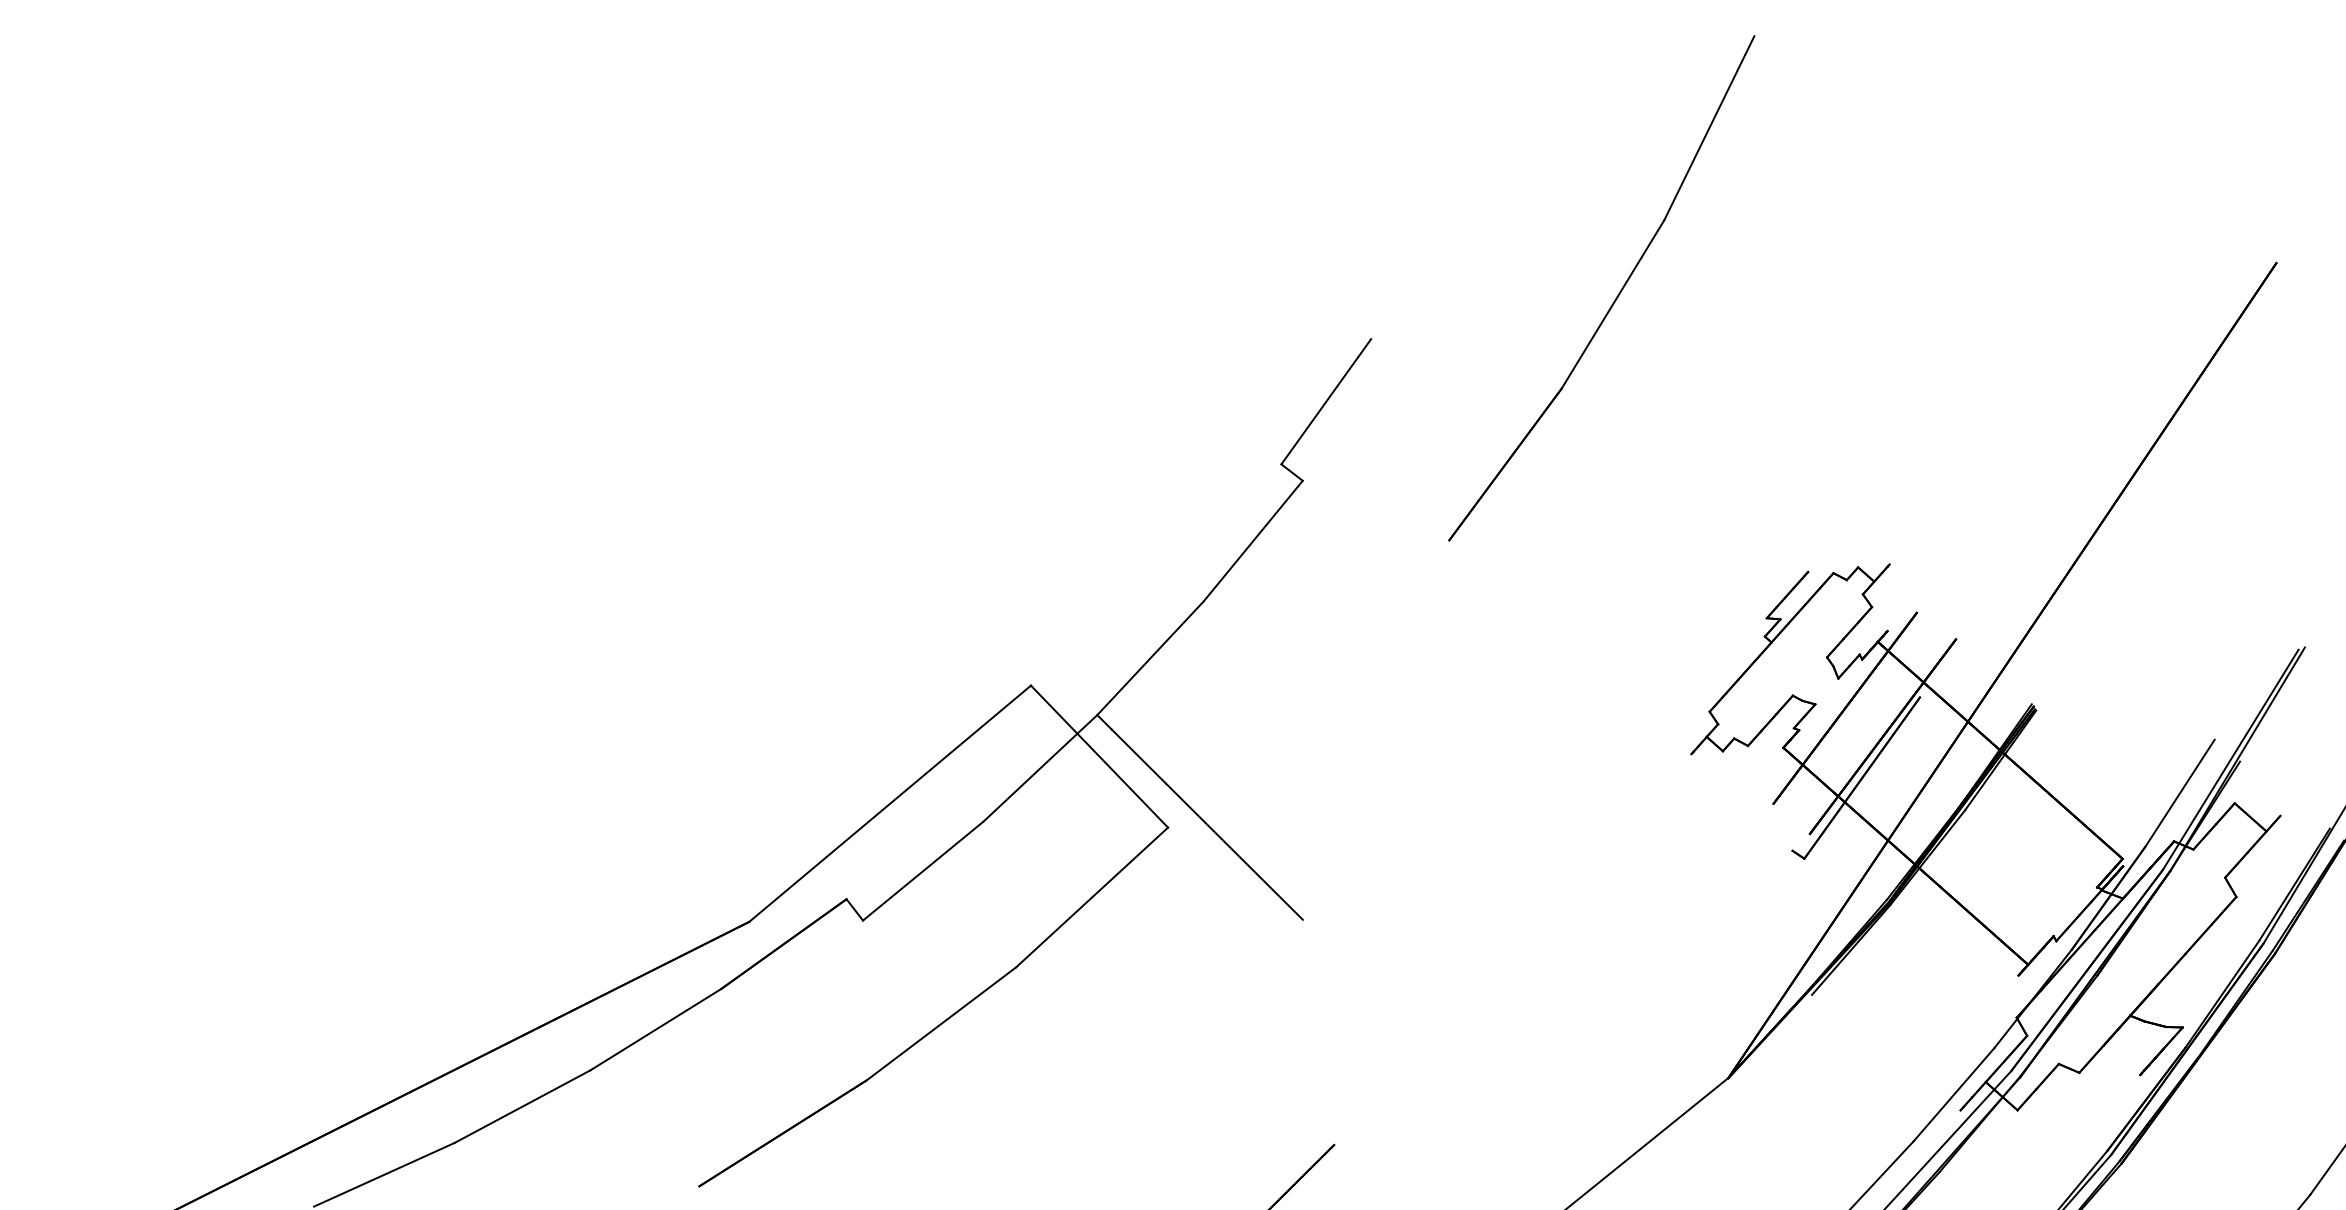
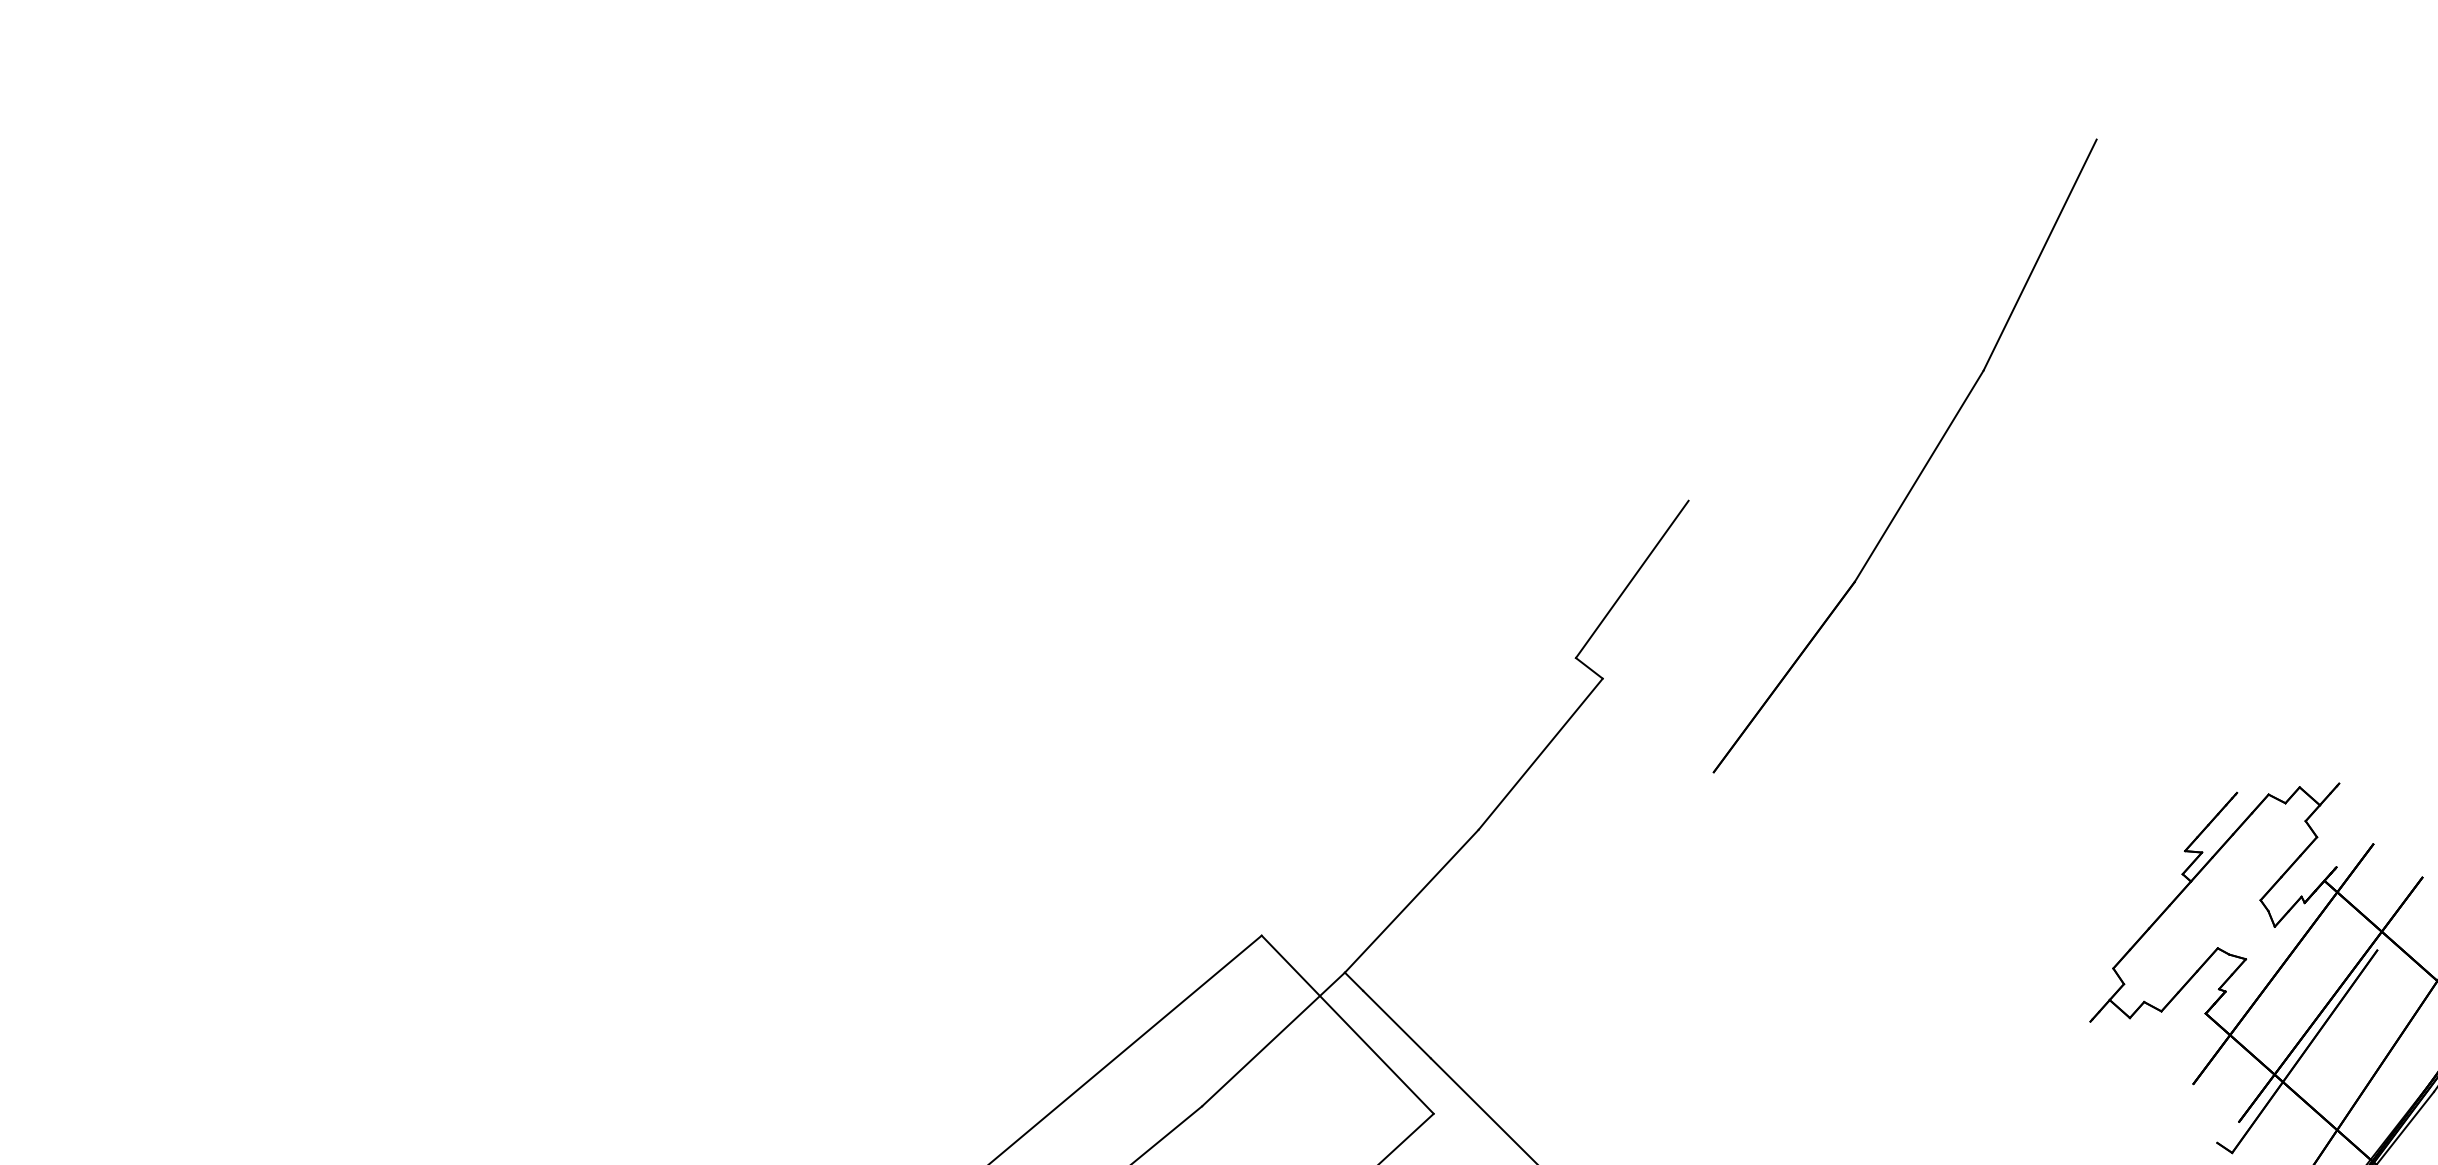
part: (1616, 296) -> (1923, 466), moved

